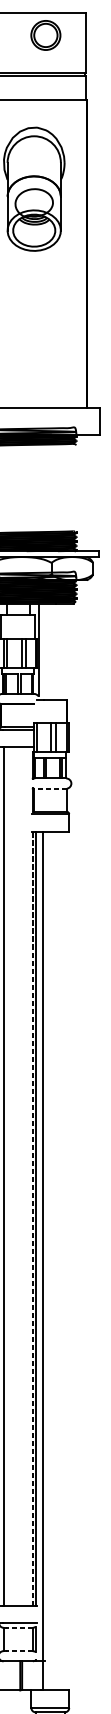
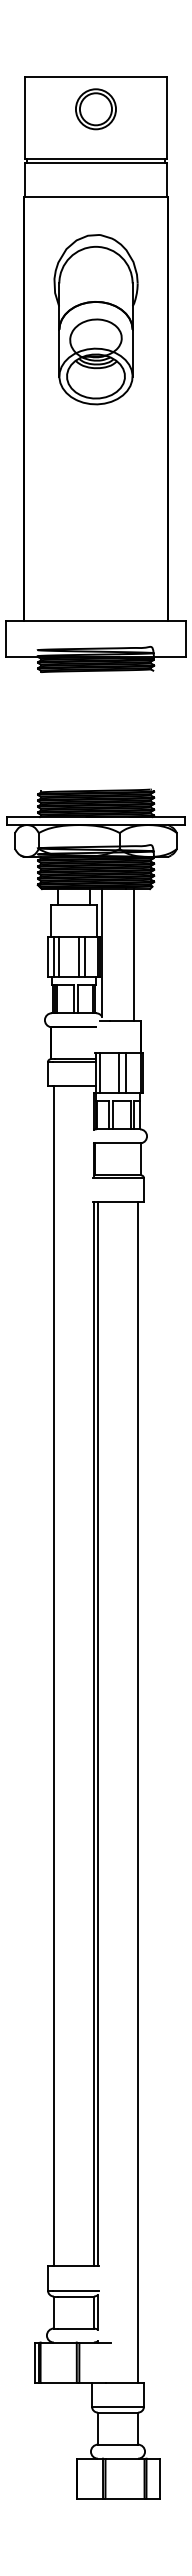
part: (45, 35) -> (95, 109), moved
line: (62, 651) -> (134, 955), added
line: (50, 788) -> (118, 1143), dashed -> solid
line: (32, 1218) -> (93, 1733), dashed -> solid
line: (43, 1261) -> (138, 1792), moved
line: (19, 1627) -> (75, 2296), dashed -> solid
line: (19, 1651) -> (75, 2328), dashed -> solid

